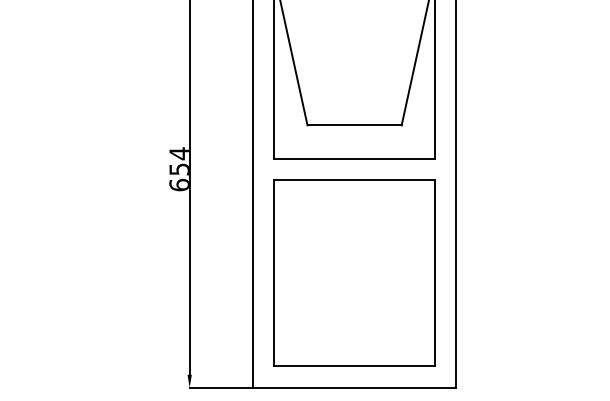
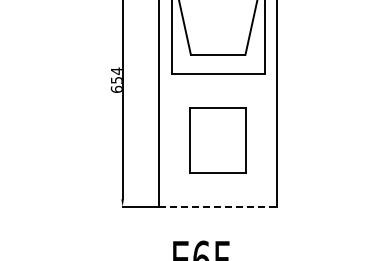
part: (355, 273) -> (218, 140), size x0.6
line: (355, 387) -> (218, 206), solid -> dashed

